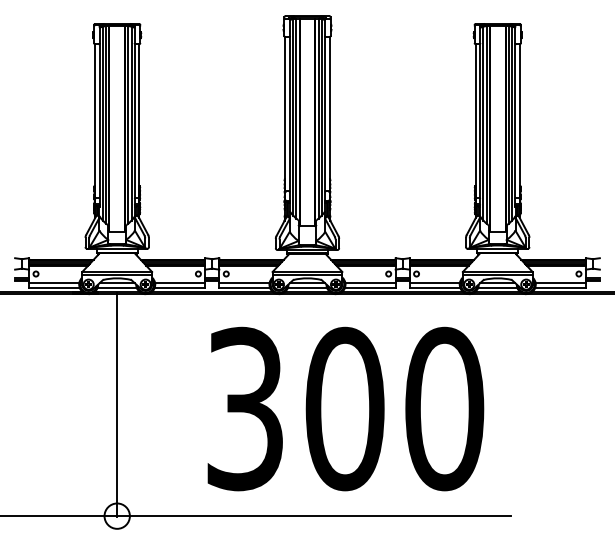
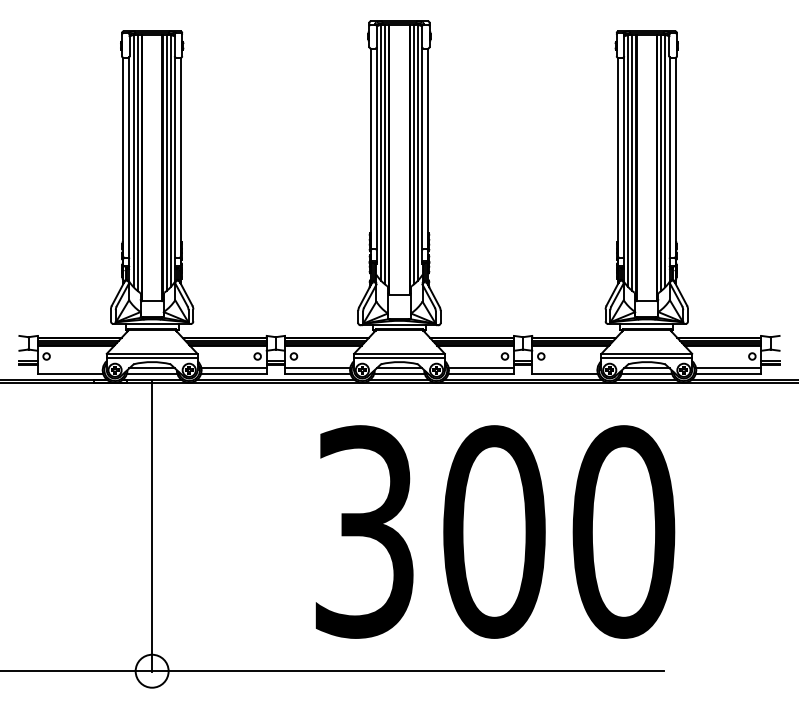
line: (53, 283) -> (69, 368), removed
line: (434, 283) -> (564, 368), removed
text: (345, 408) -> (495, 531), moved

